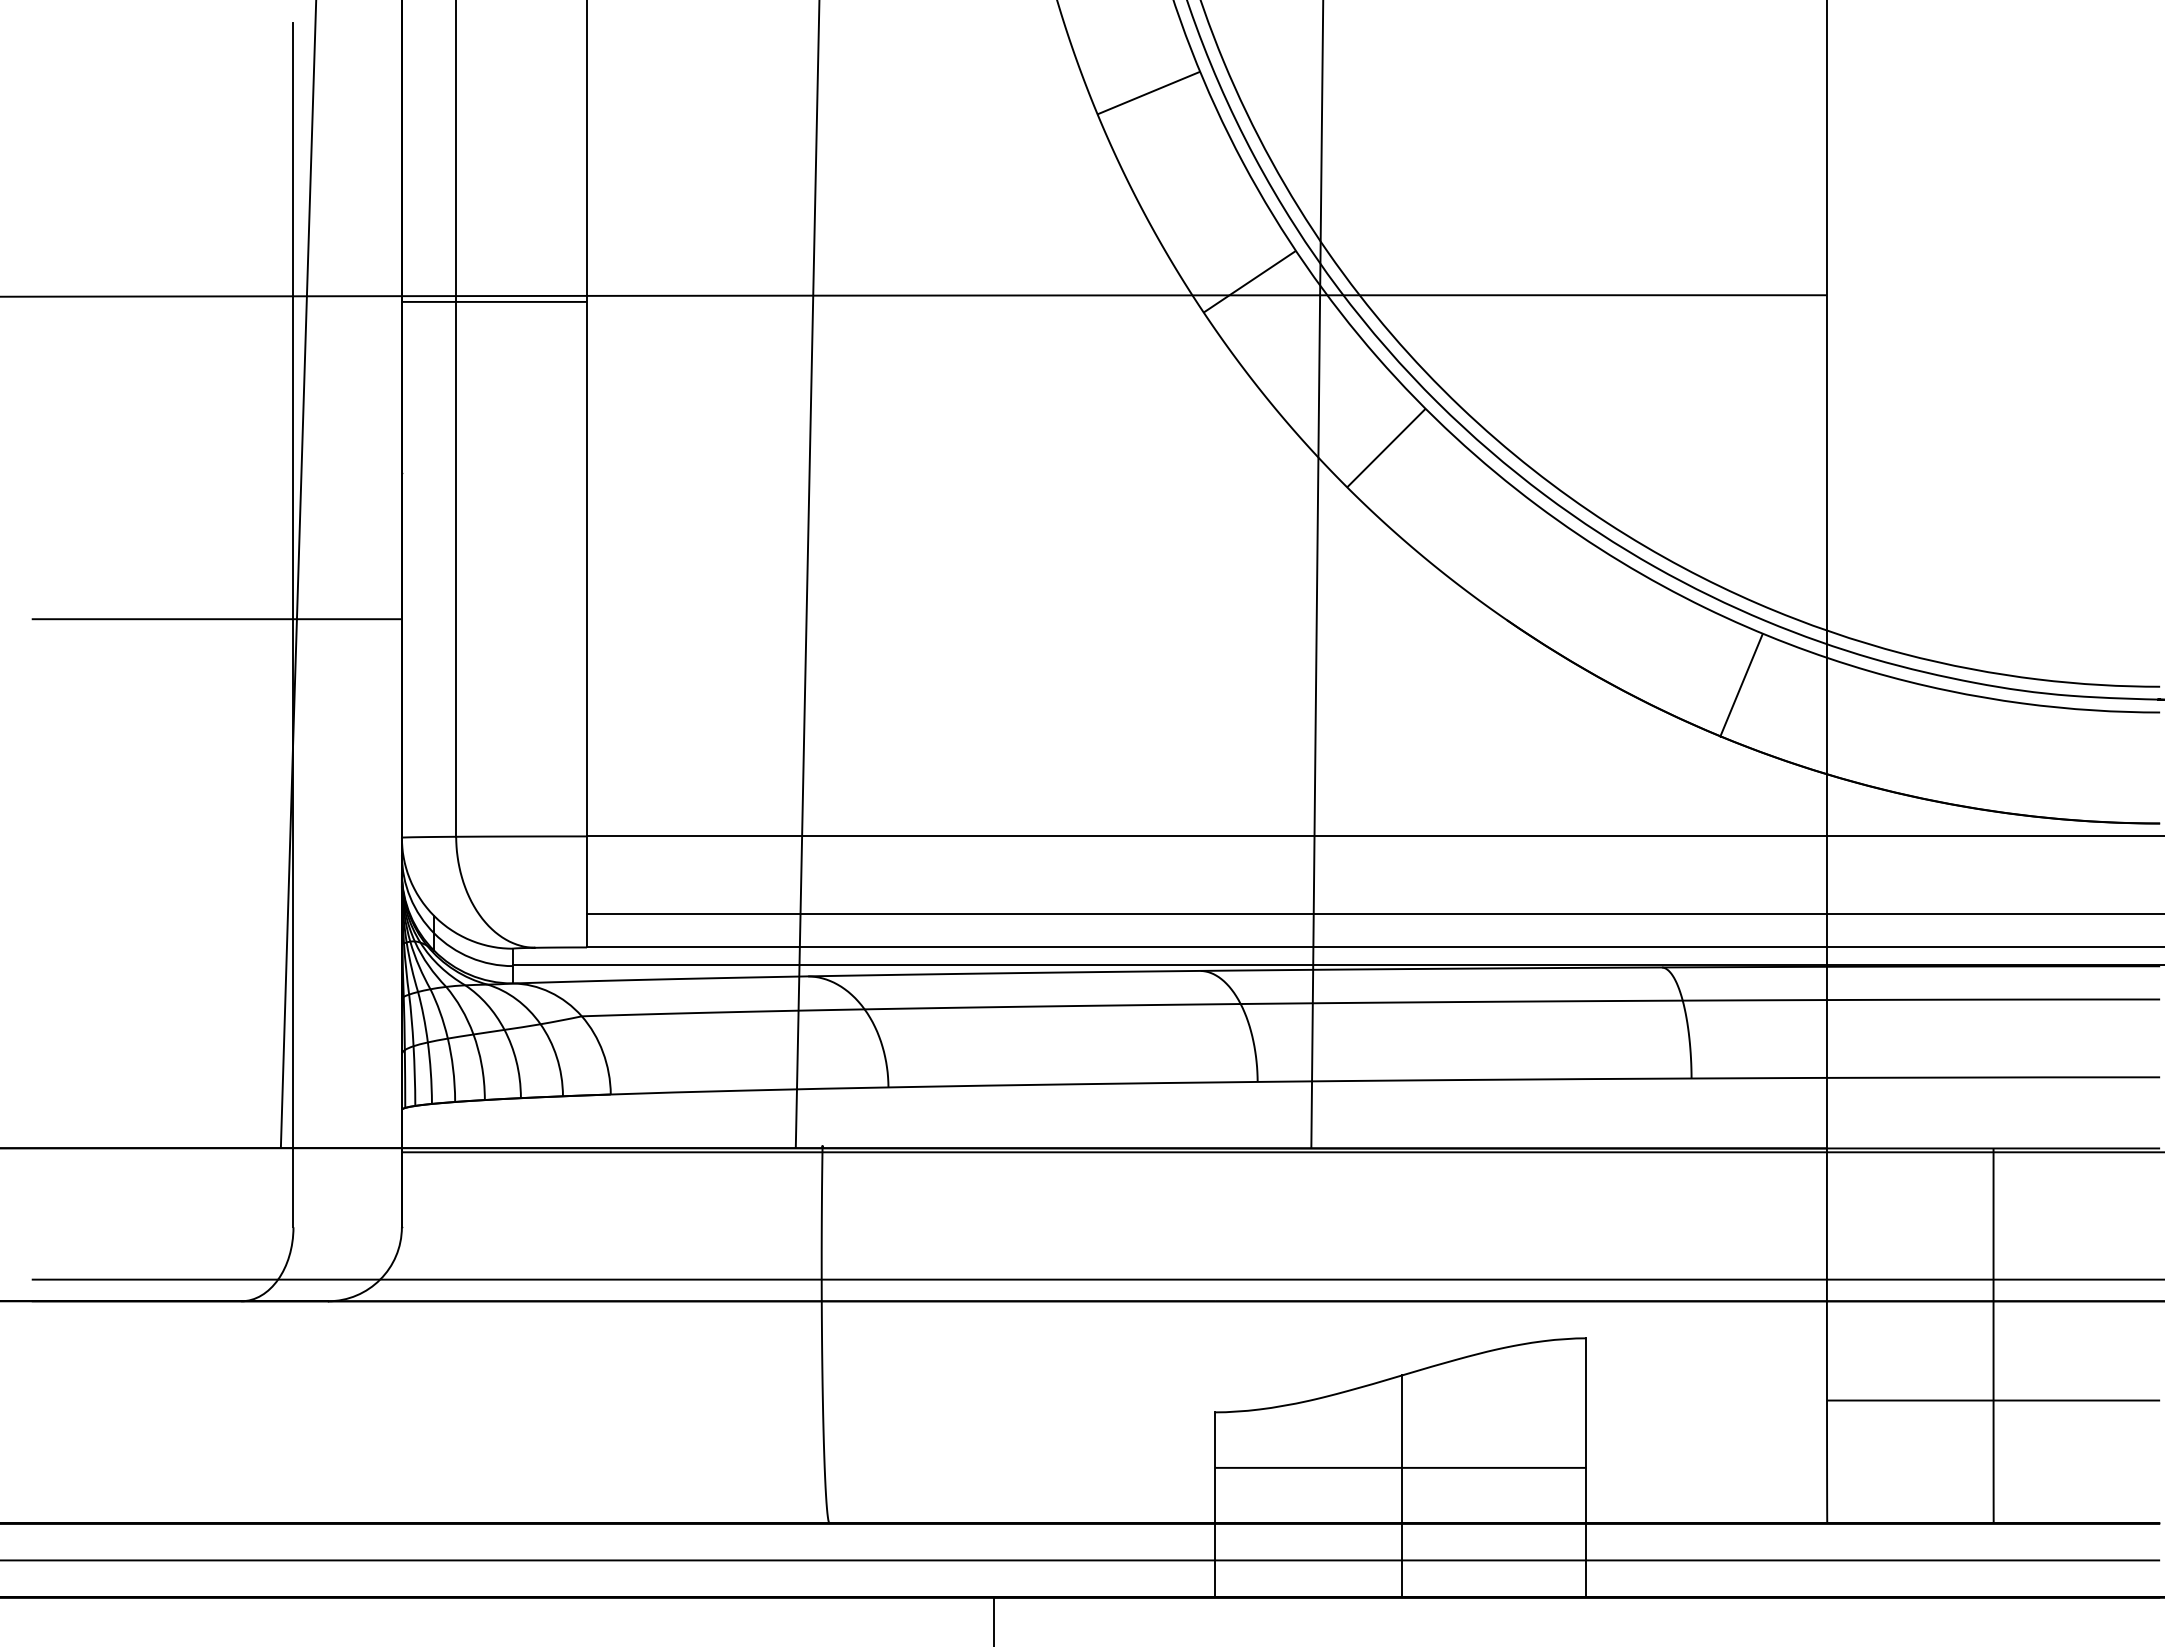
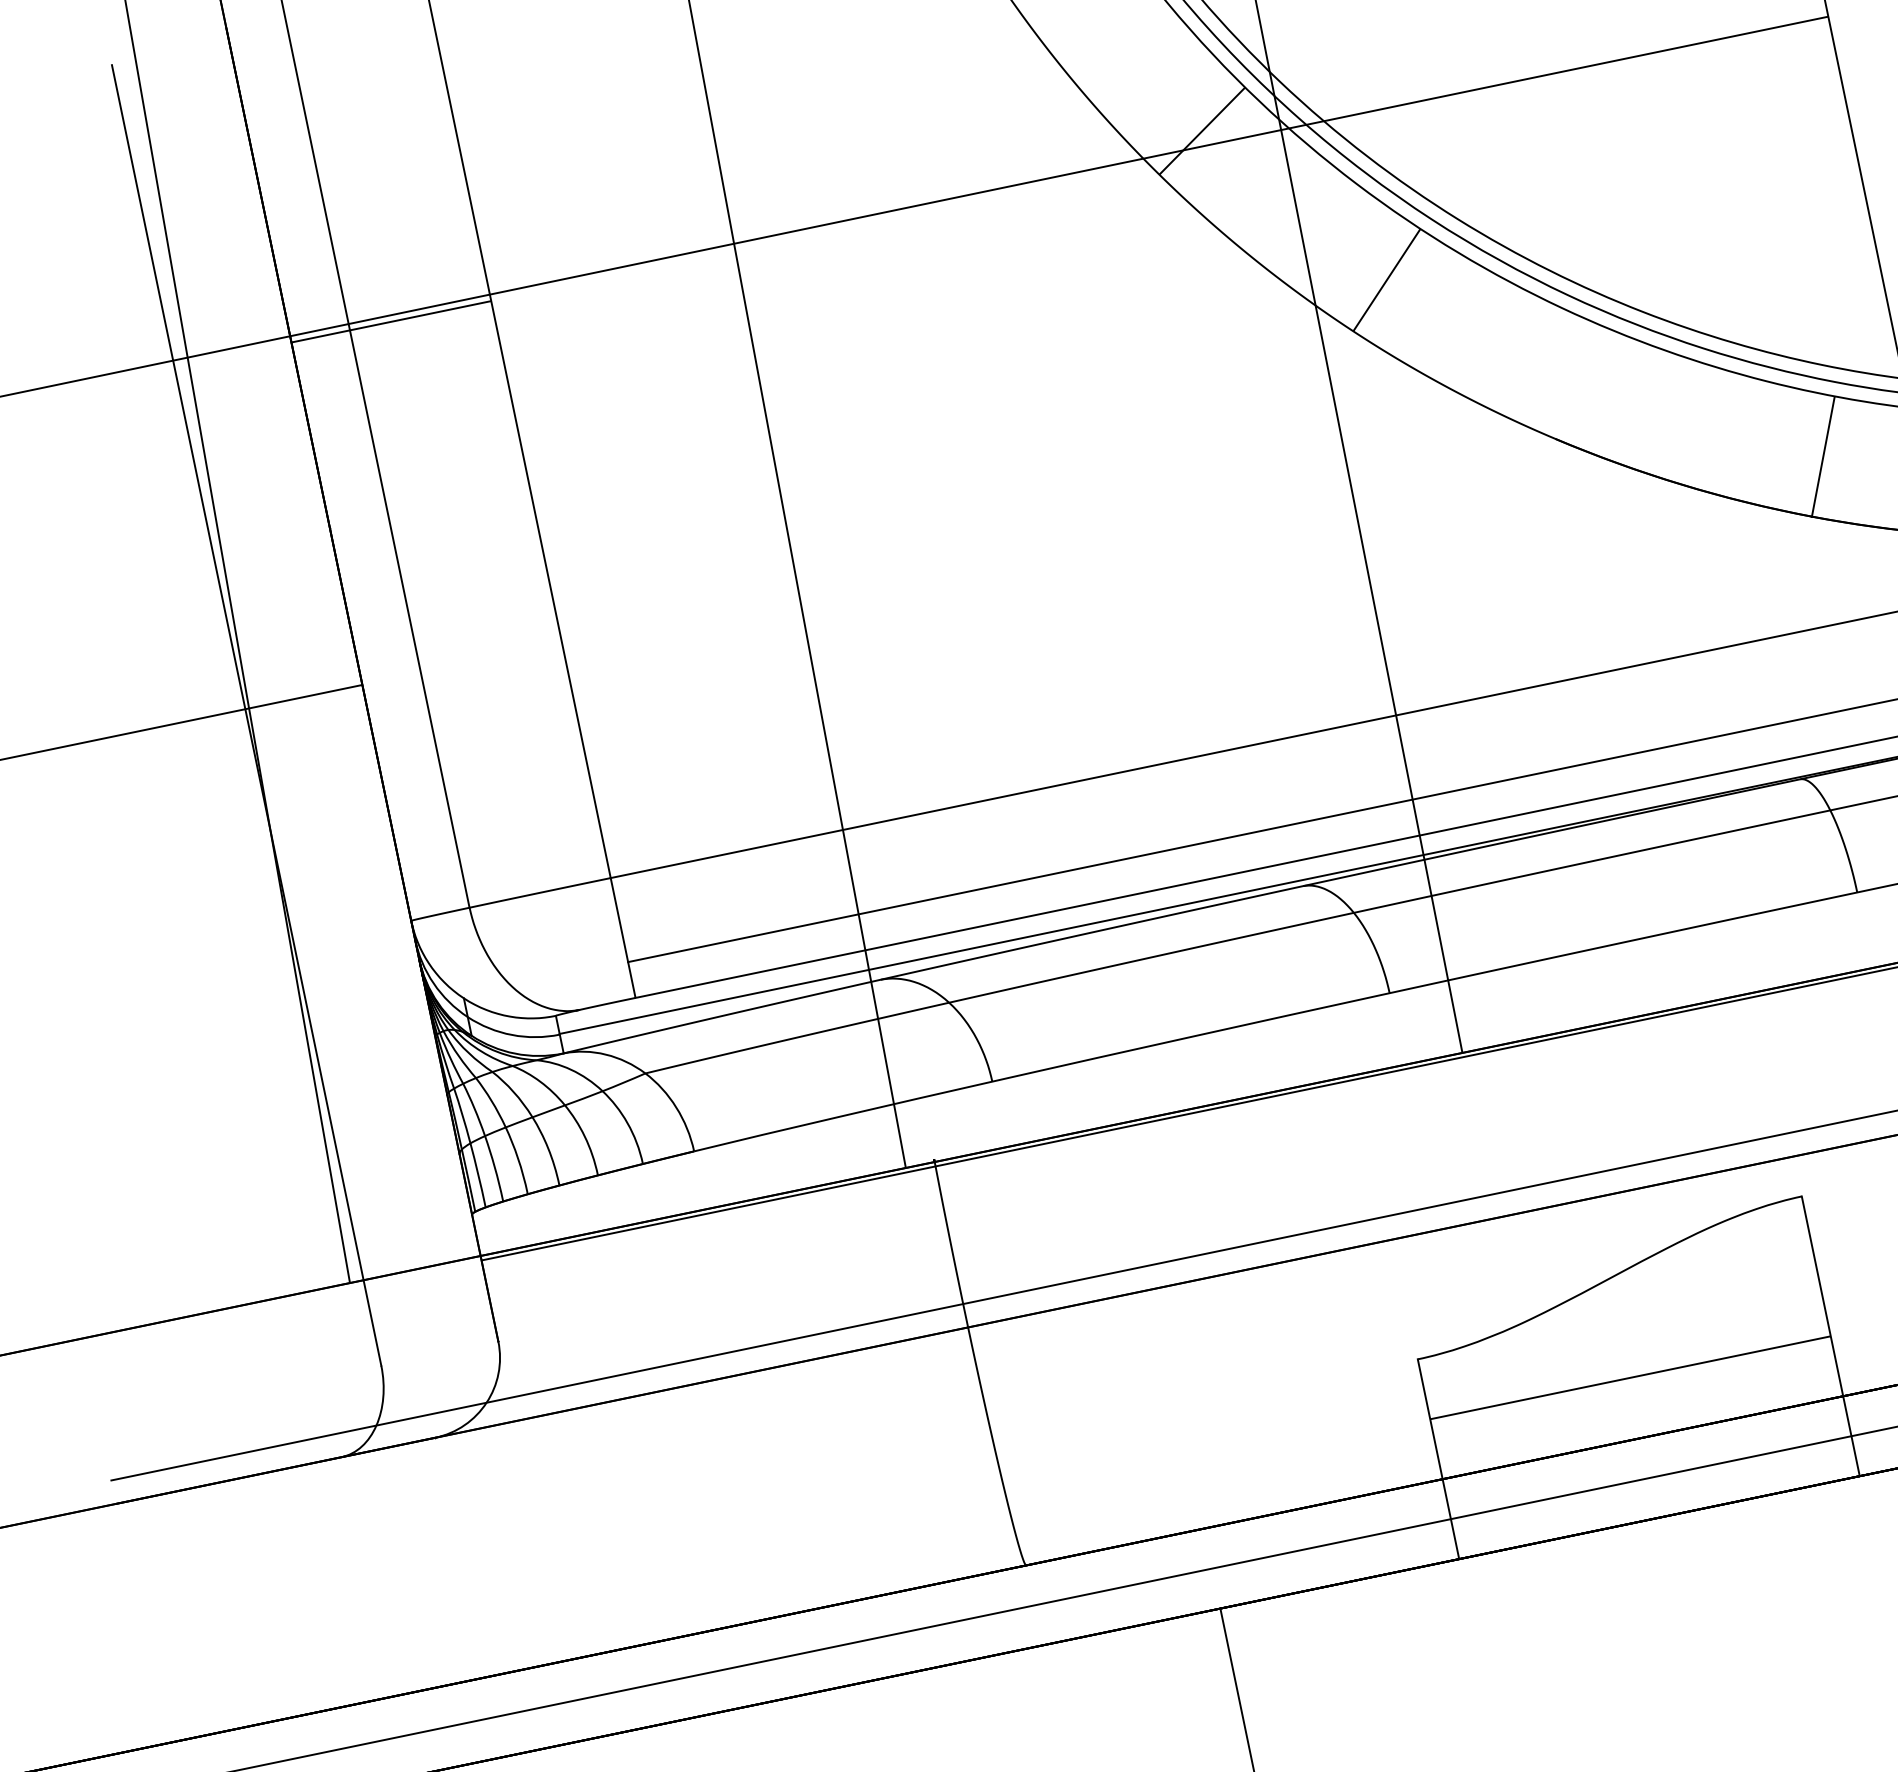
line: (1402, 1486) -> (1636, 1397), removed

